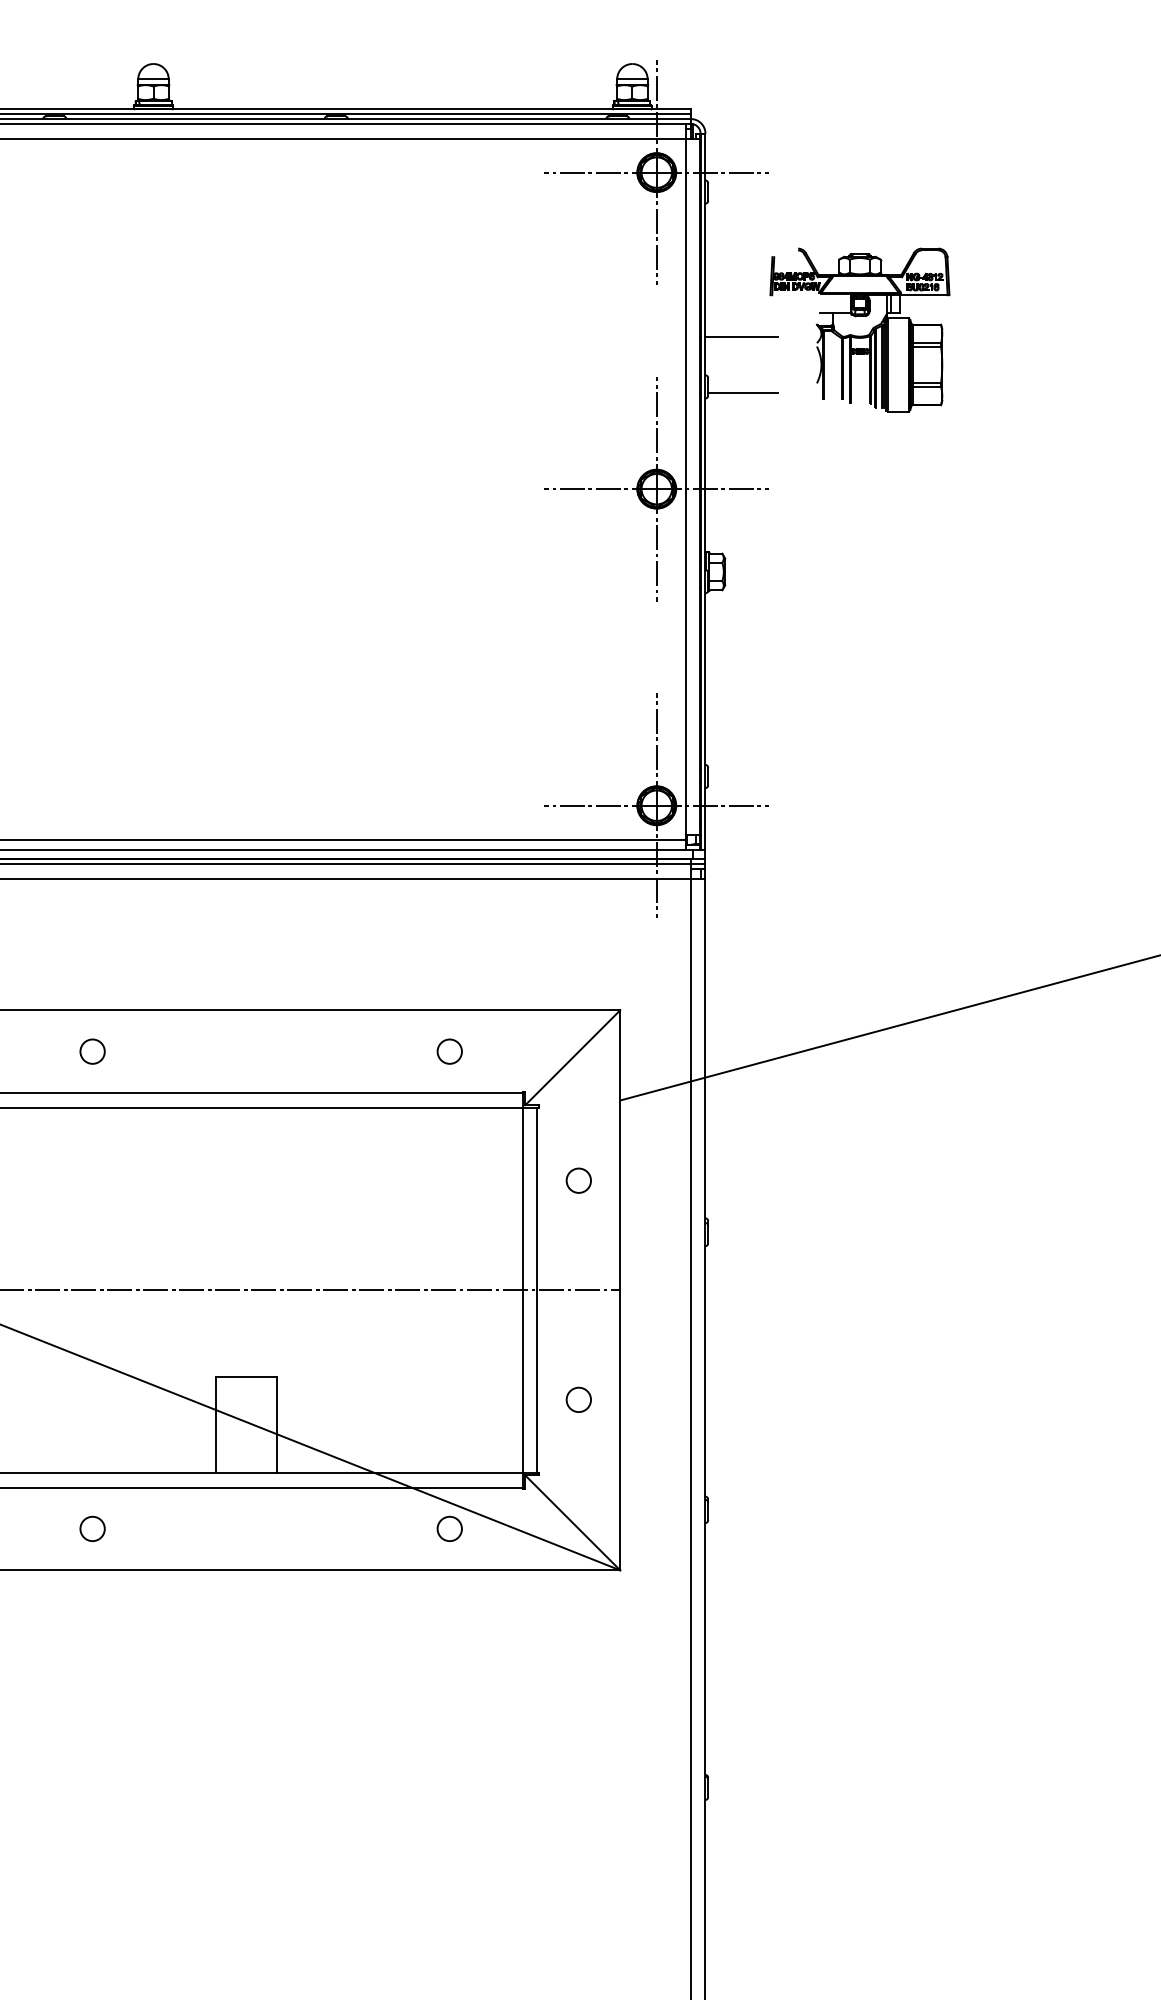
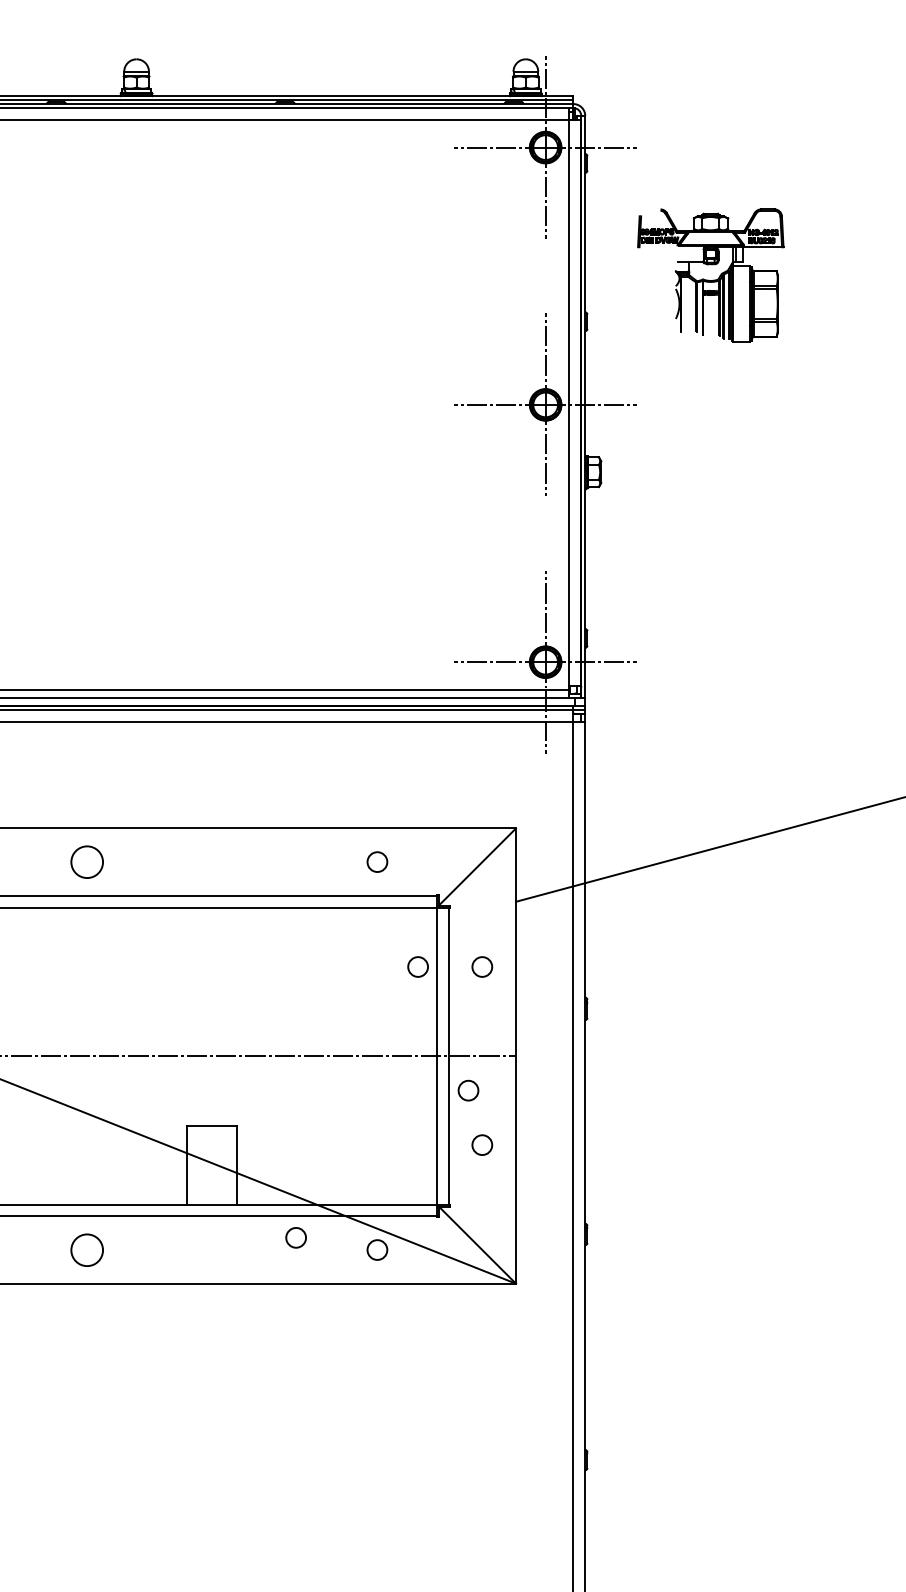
line: (741, 337) -> (614, 281), removed
line: (742, 392) -> (615, 326), removed
circle: (92, 1051) -> (87, 861), size x1.6
circle: (499, 1180) -> (417, 966), added
circle: (561, 1332) -> (468, 1090), added
circle: (349, 1513) -> (295, 1237), added
circle: (92, 1528) -> (87, 1249), size x1.6

